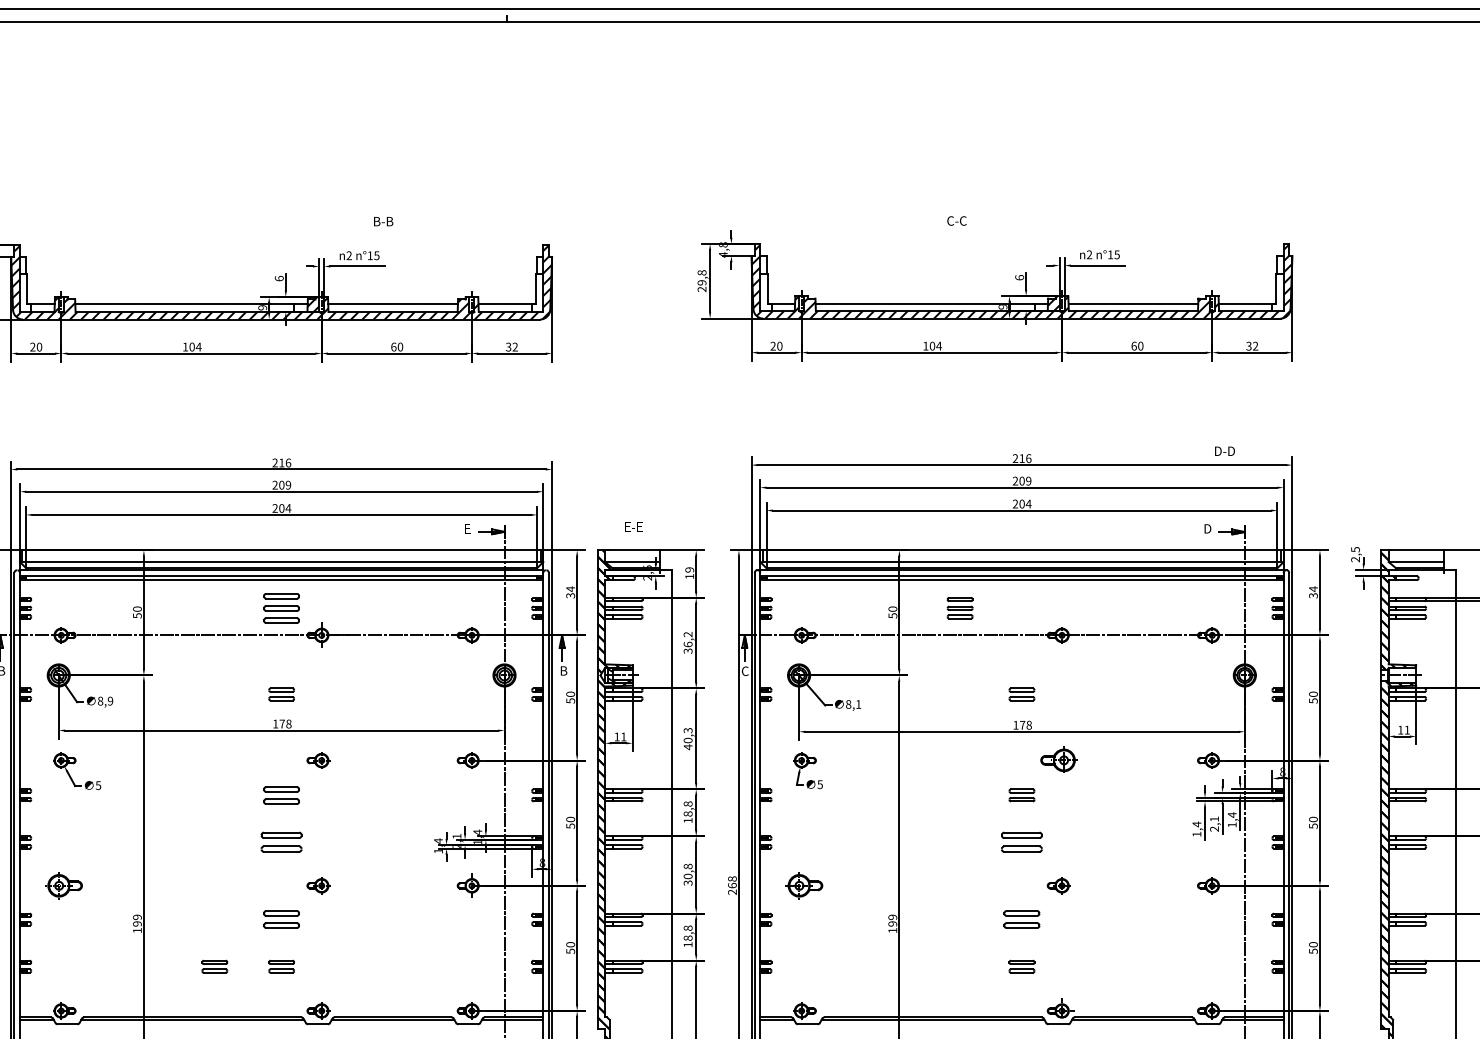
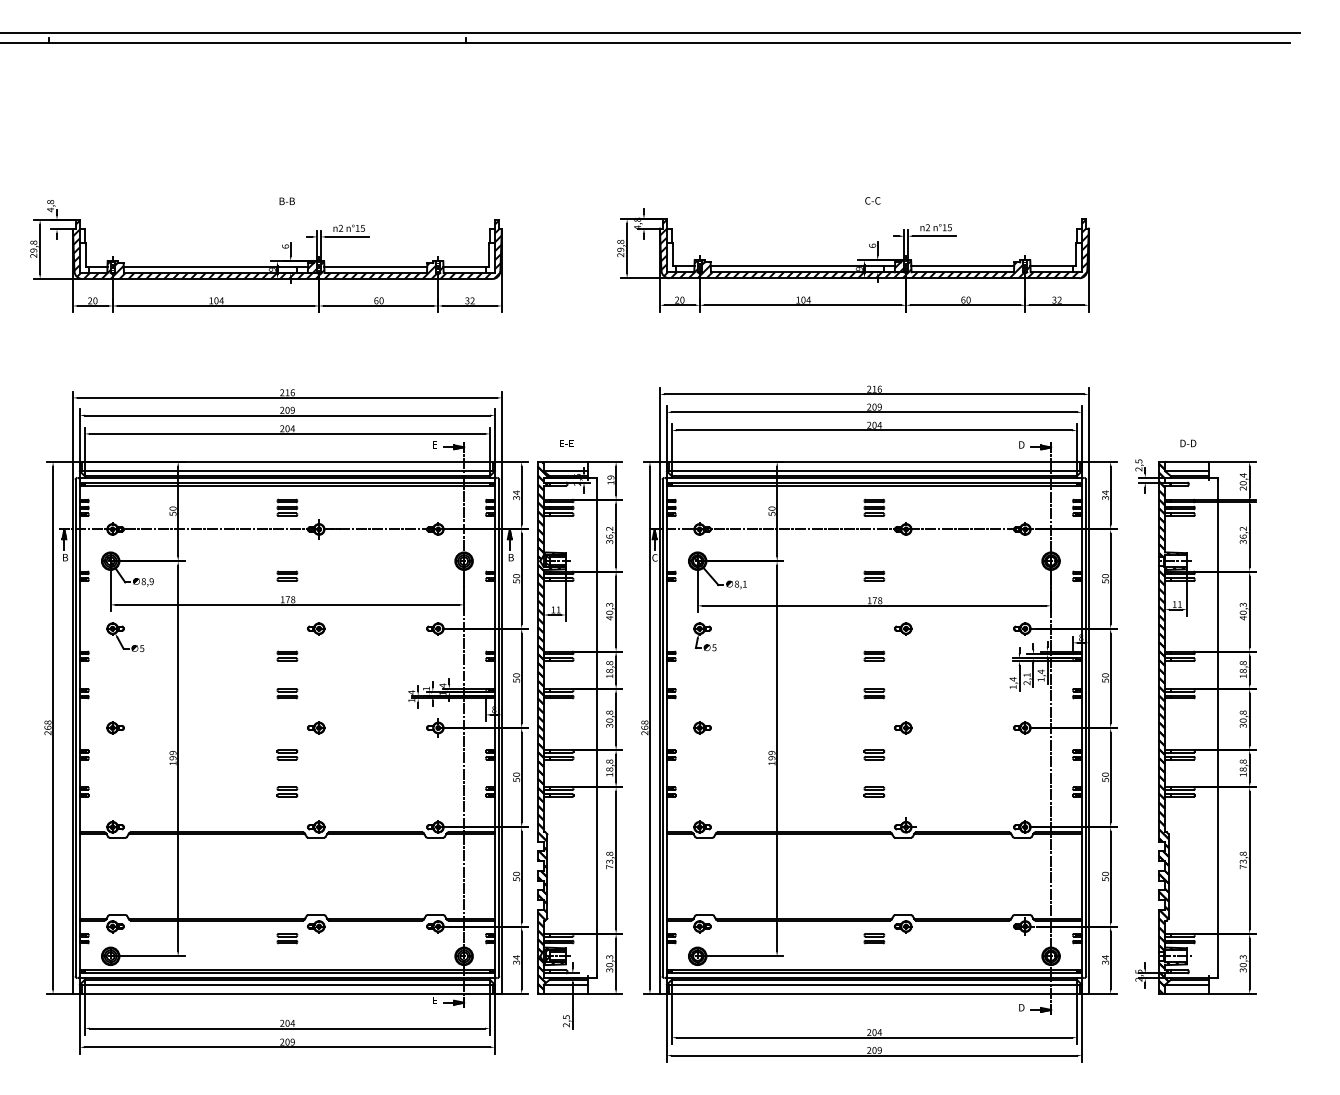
text: (382, 220) -> (286, 200), moved
text: (956, 220) -> (872, 200), moved
text: (1225, 451) -> (1188, 443), moved
part: (281, 607) -> (287, 507), size x0.71
part: (960, 607) -> (874, 507), moved
part: (1058, 760) -> (903, 628), size x0.62
part: (281, 794) -> (287, 655), size x0.71
part: (281, 842) -> (287, 693), size x0.62
part: (1022, 842) -> (874, 693), size x0.62
part: (64, 885) -> (115, 727), size x0.62
part: (805, 885) -> (702, 727), size x0.62
part: (281, 919) -> (287, 754), size x0.71
part: (1022, 919) -> (874, 754), size x0.71
part: (214, 965) -> (234, 791), removed

